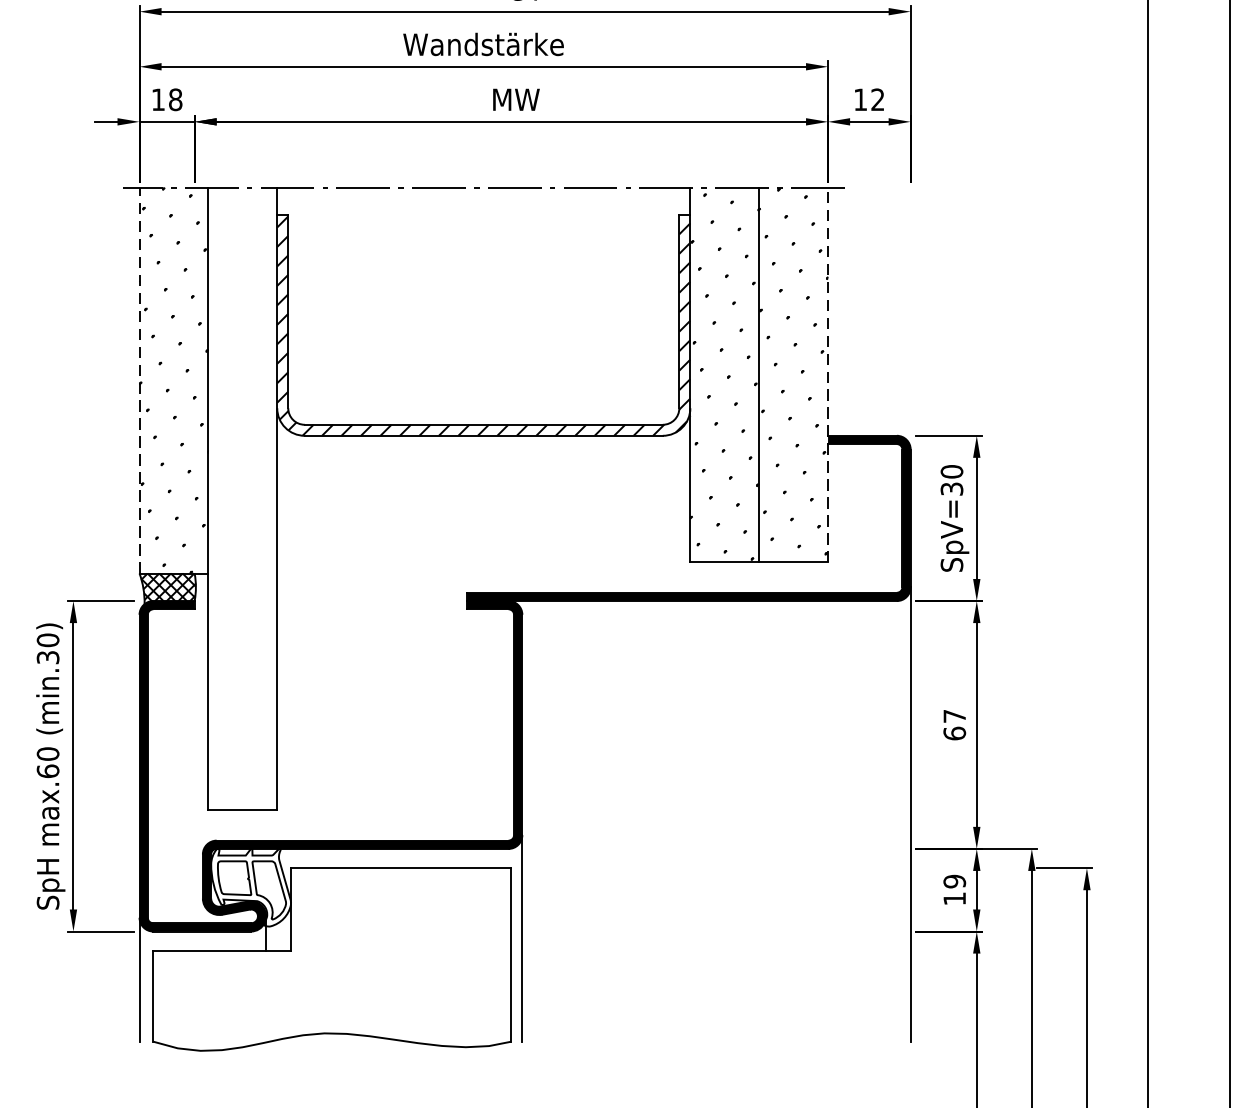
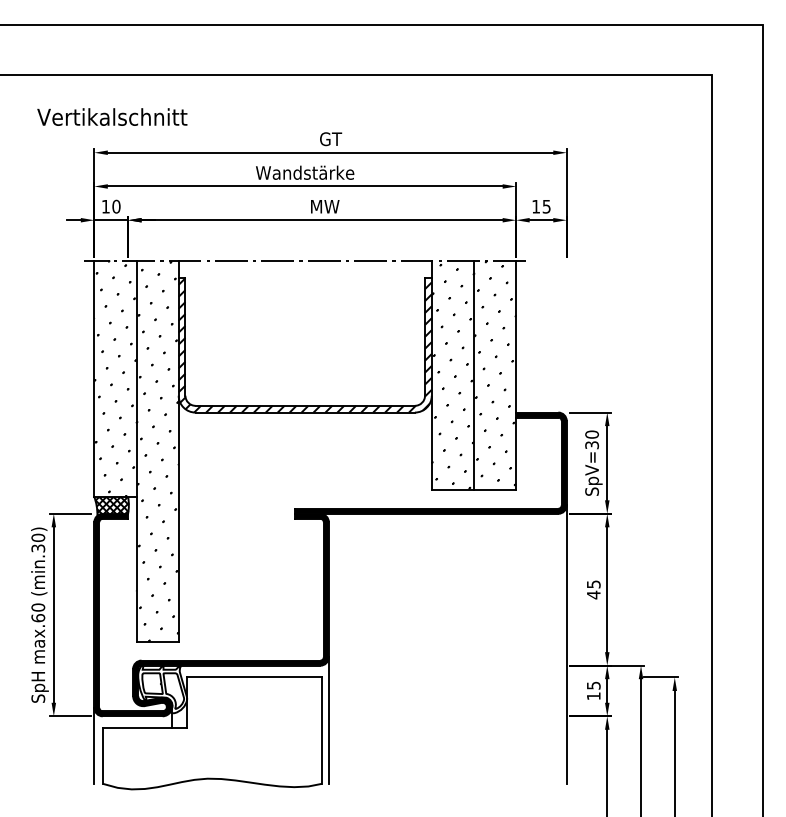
text: (175, 99) -> (116, 206), 18 -> 10
text: (877, 99) -> (546, 206), 12 -> 15
line: (828, 375) -> (516, 375), dashed -> solid
line: (139, 380) -> (94, 378), dashed -> solid
hatch: (242, 499) -> (157, 451), added
text: (954, 724) -> (593, 589), 67 -> 45
text: (954, 881) -> (593, 685), 19 -> 15

